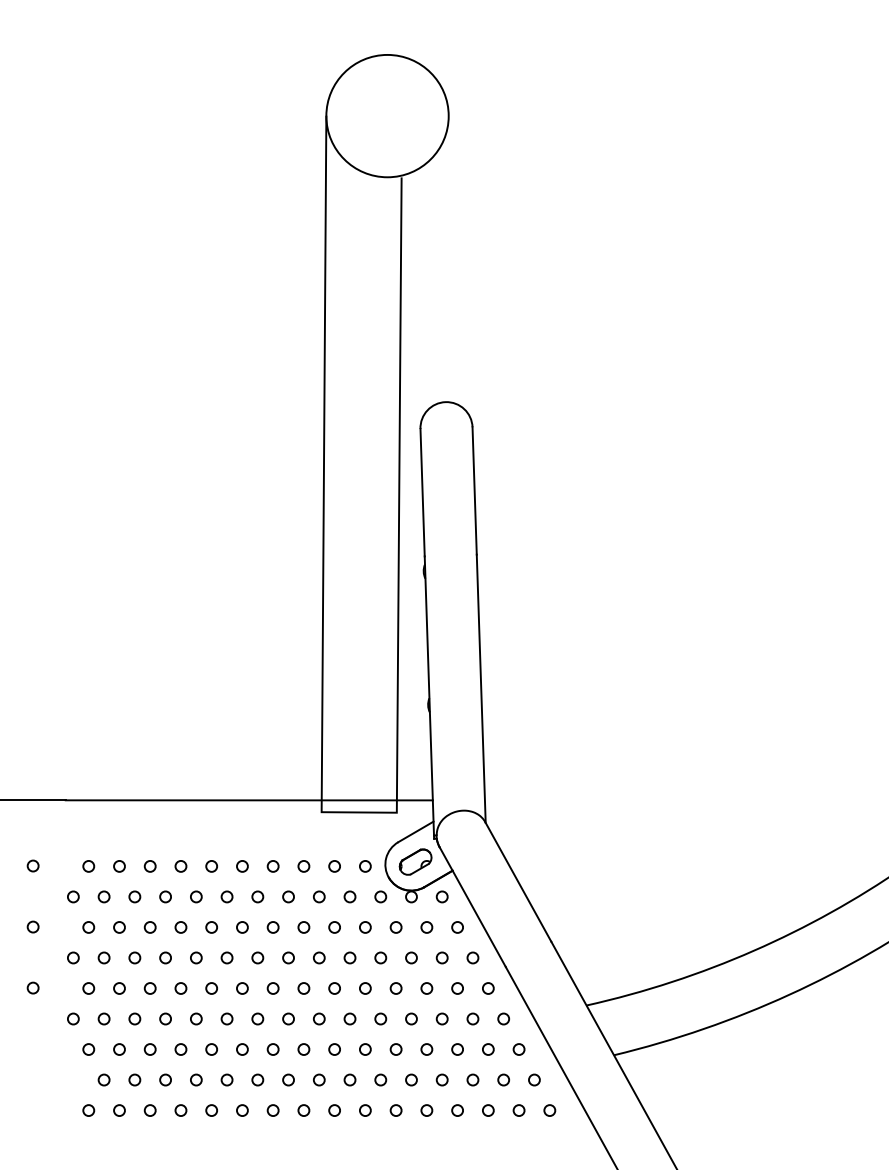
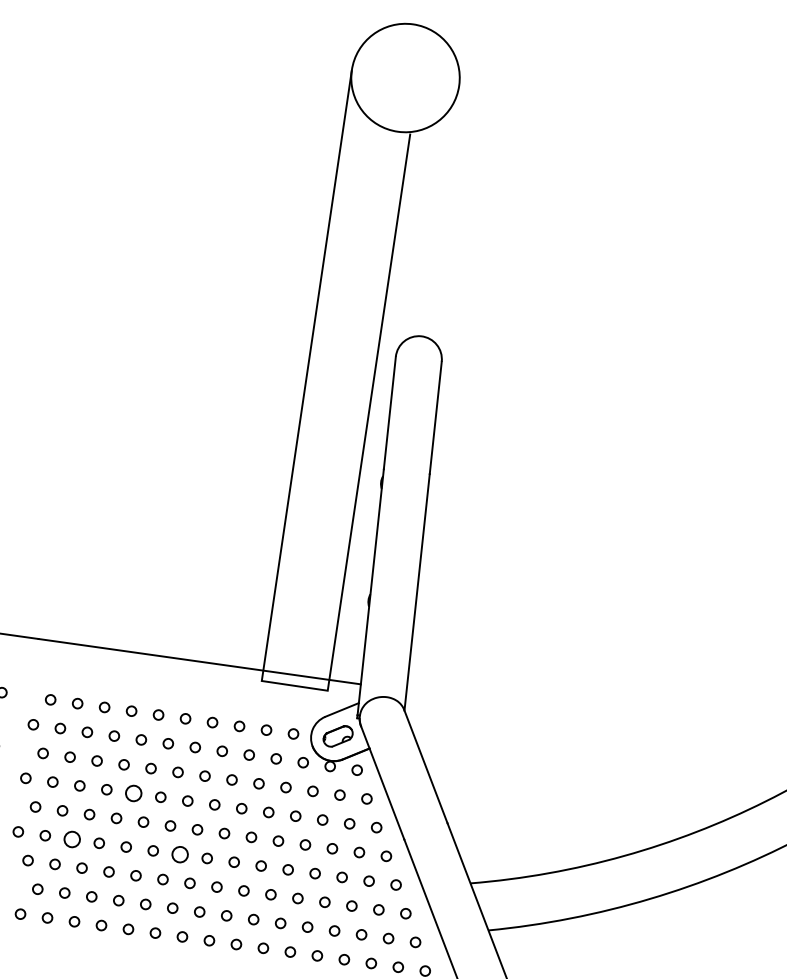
circle: (196, 957) -> (134, 793), size x1.6
circle: (134, 1018) -> (72, 839), size x1.6
circle: (257, 1018) -> (180, 854), size x1.6

